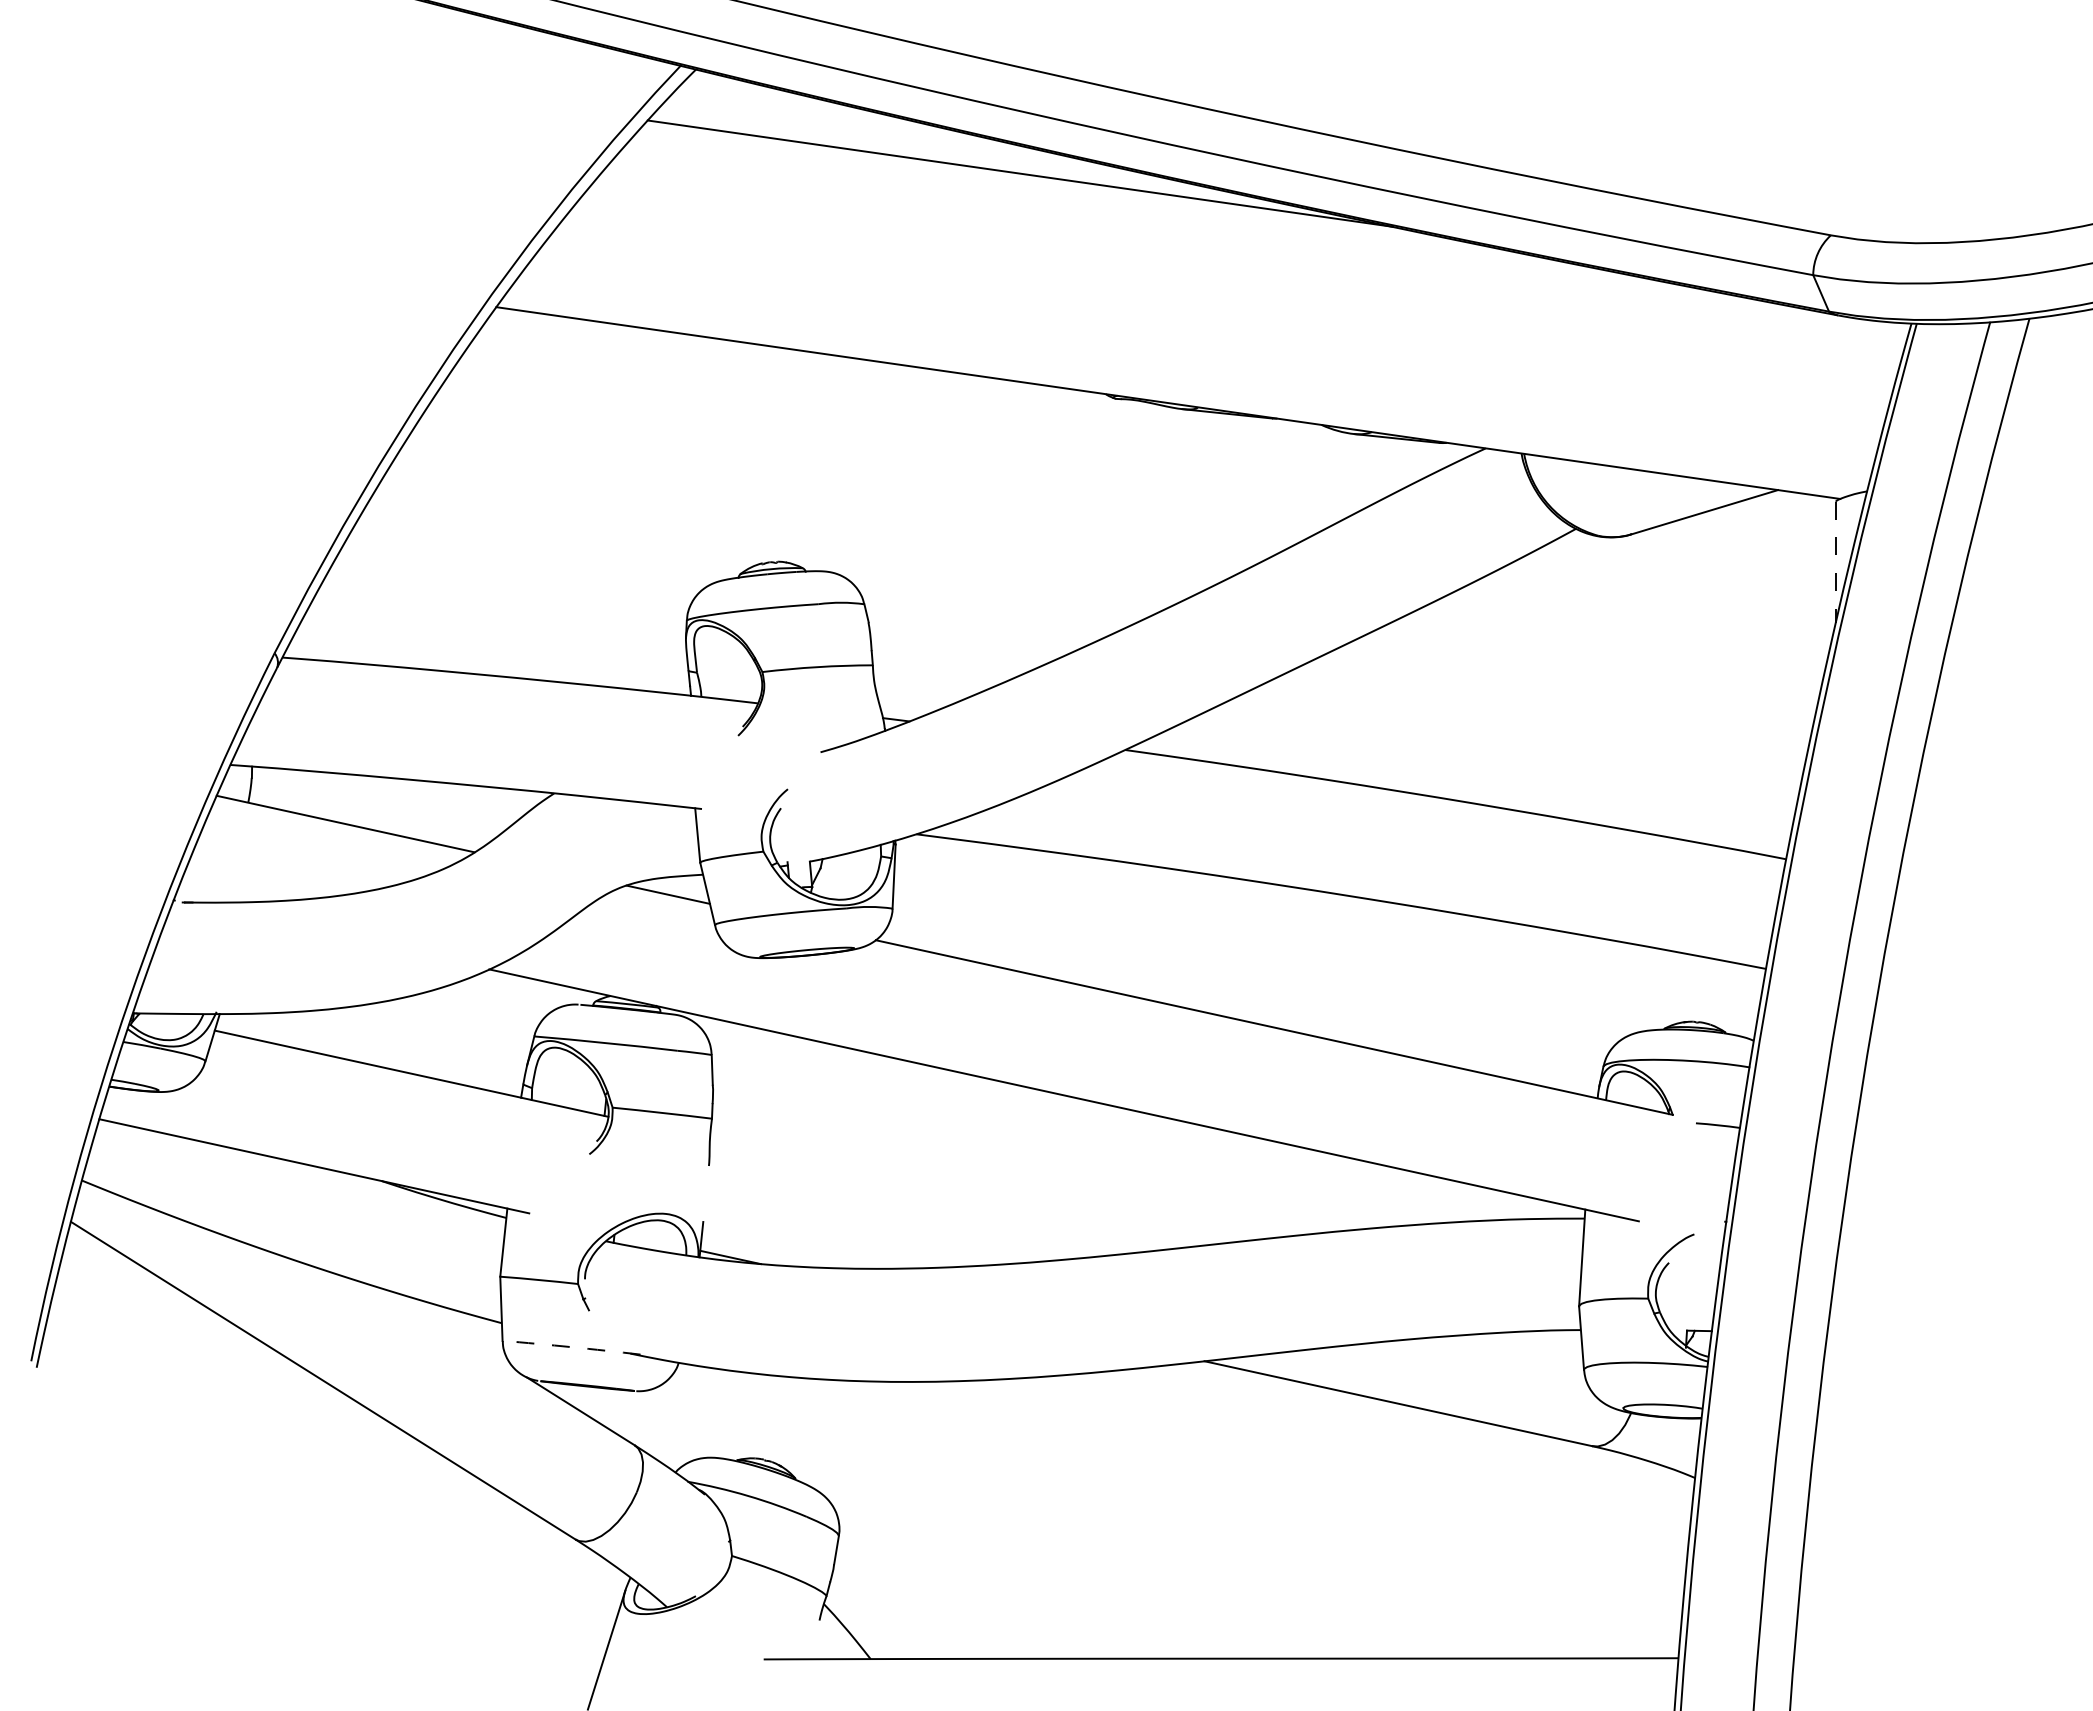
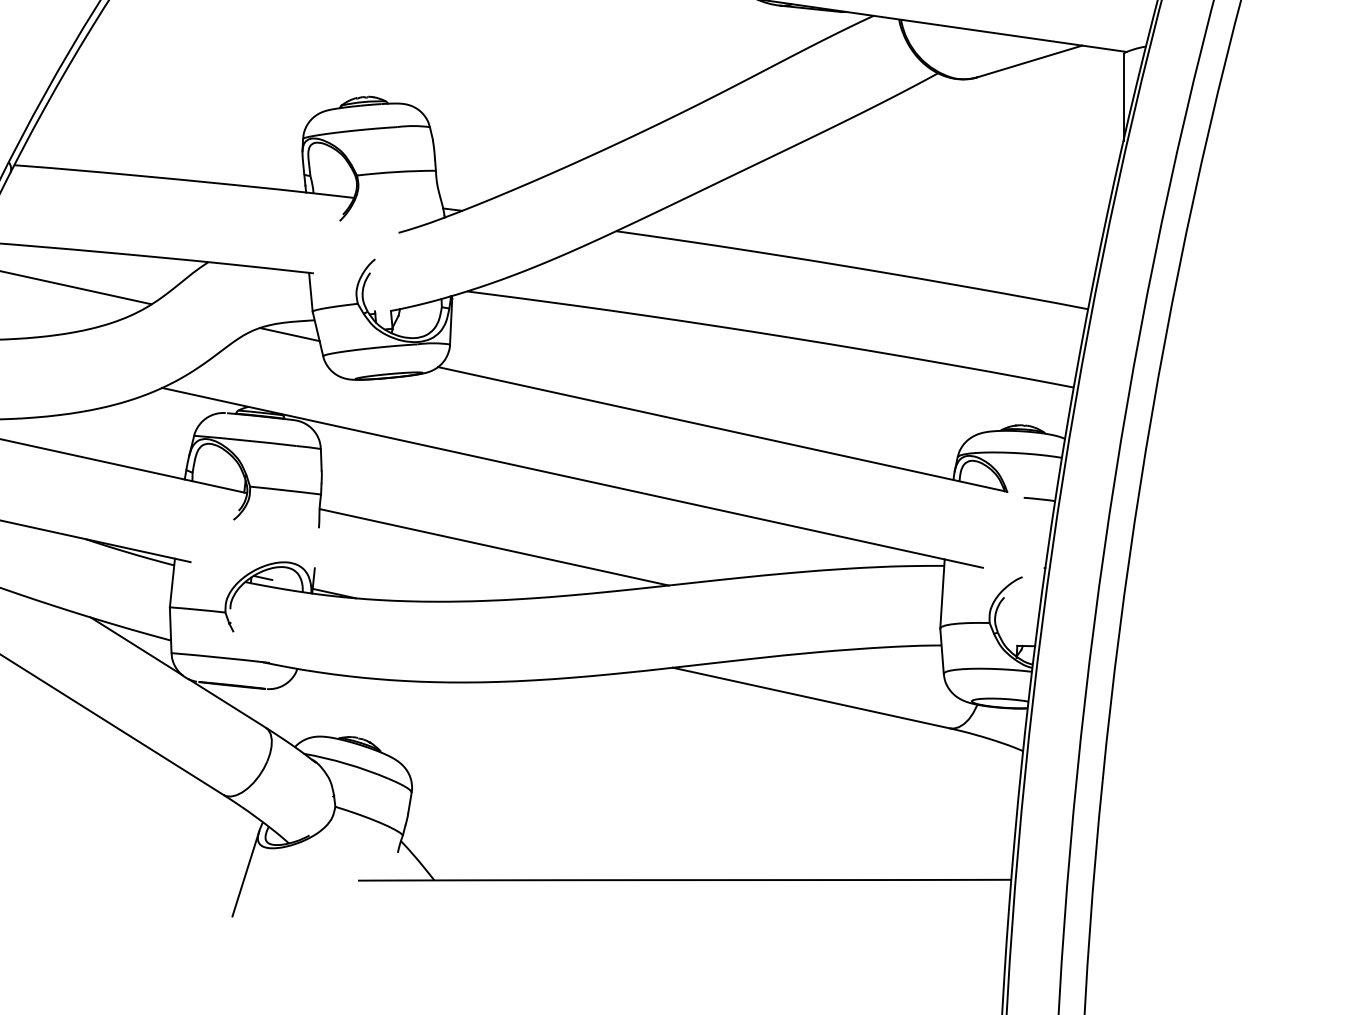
line: (1835, 562) -> (1123, 97), dashed -> solid
line: (954, 1192) -> (494, 547), added
line: (630, 1235) -> (262, 577), added
line: (453, 1330) -> (136, 645), added
arc: (571, 1347) -> (220, 657), dashed -> solid

